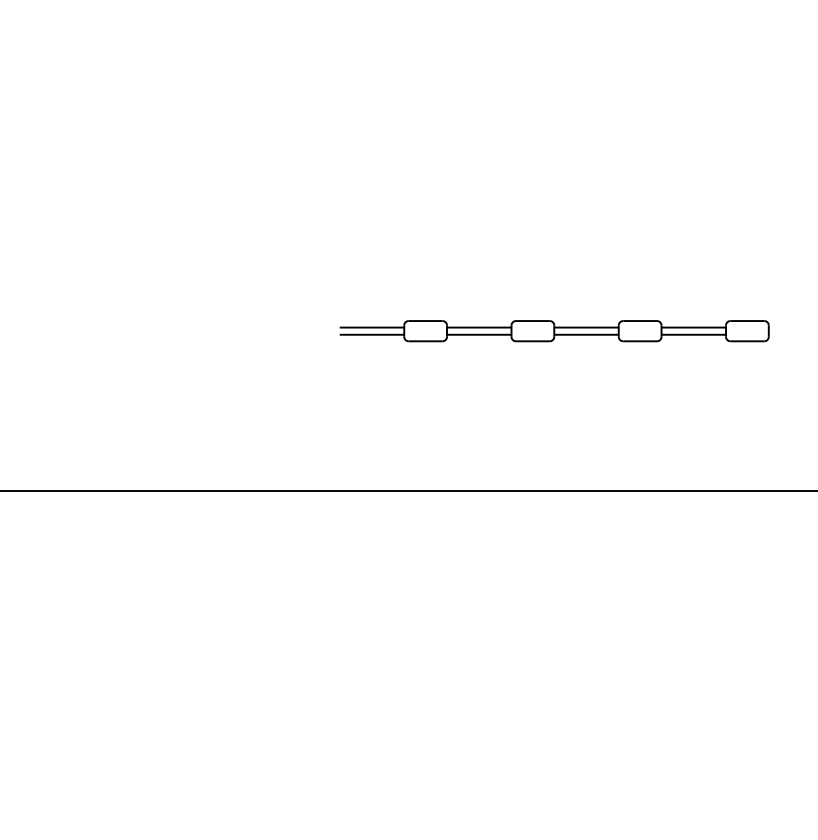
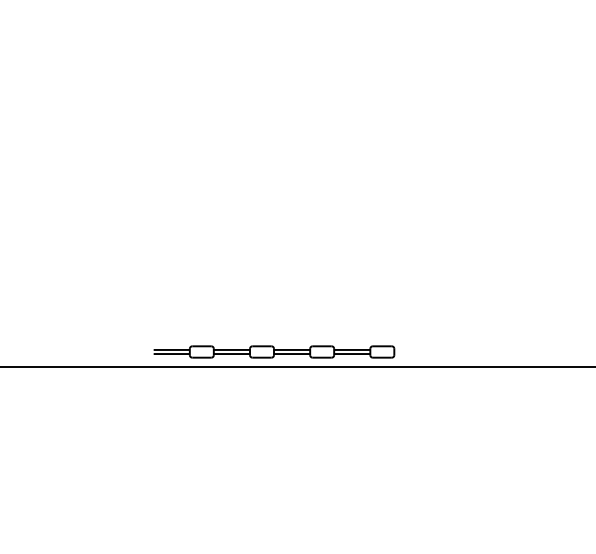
part: (555, 330) -> (274, 351), moved

